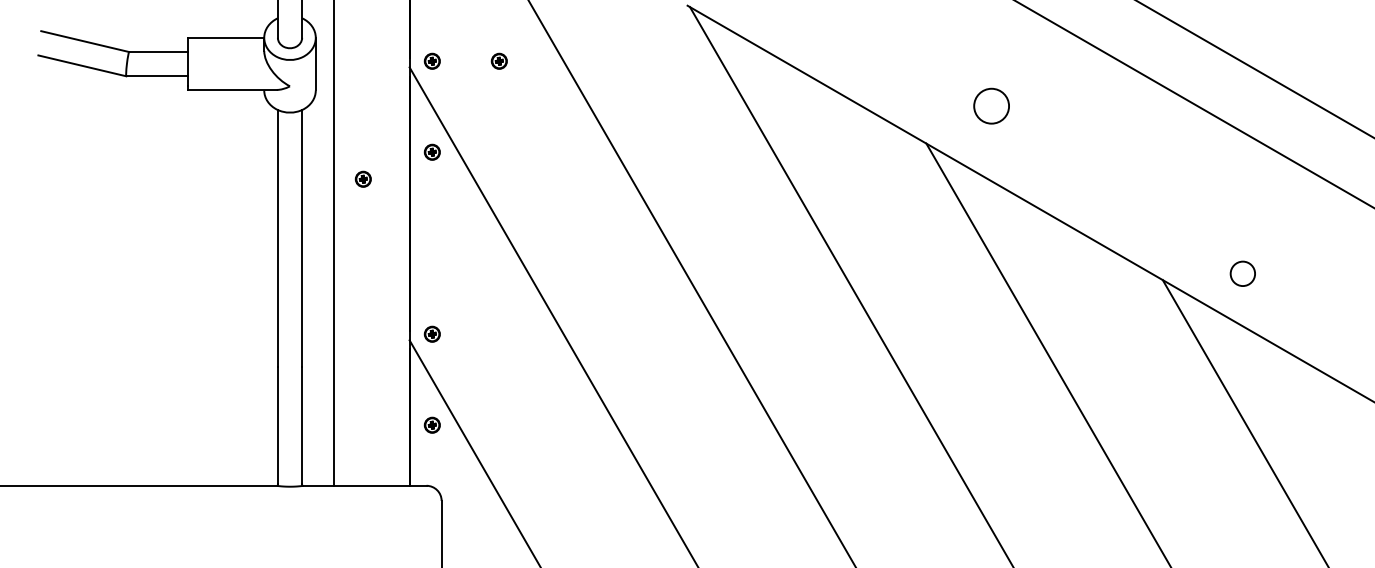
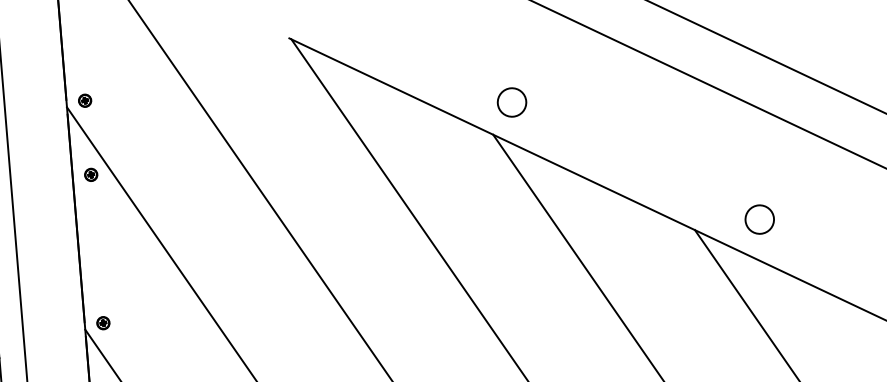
part: (498, 60) -> (138, 95), removed
circle: (991, 105) -> (511, 101), moved
part: (362, 178) -> (36, 200), removed
circle: (1242, 273) -> (759, 219), size x1.43

